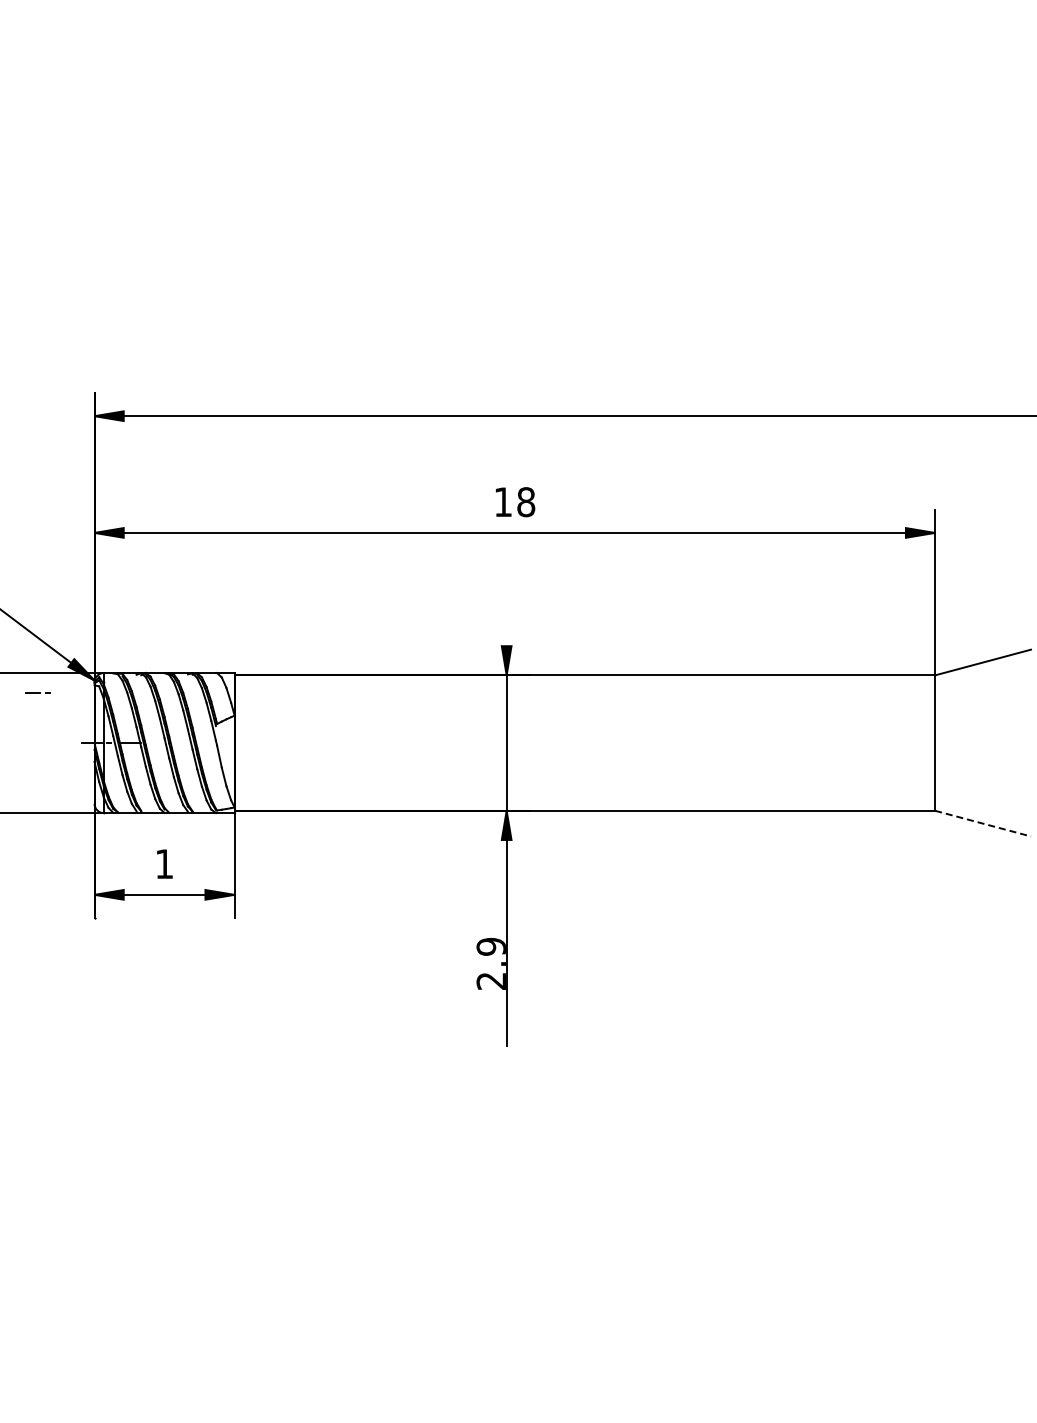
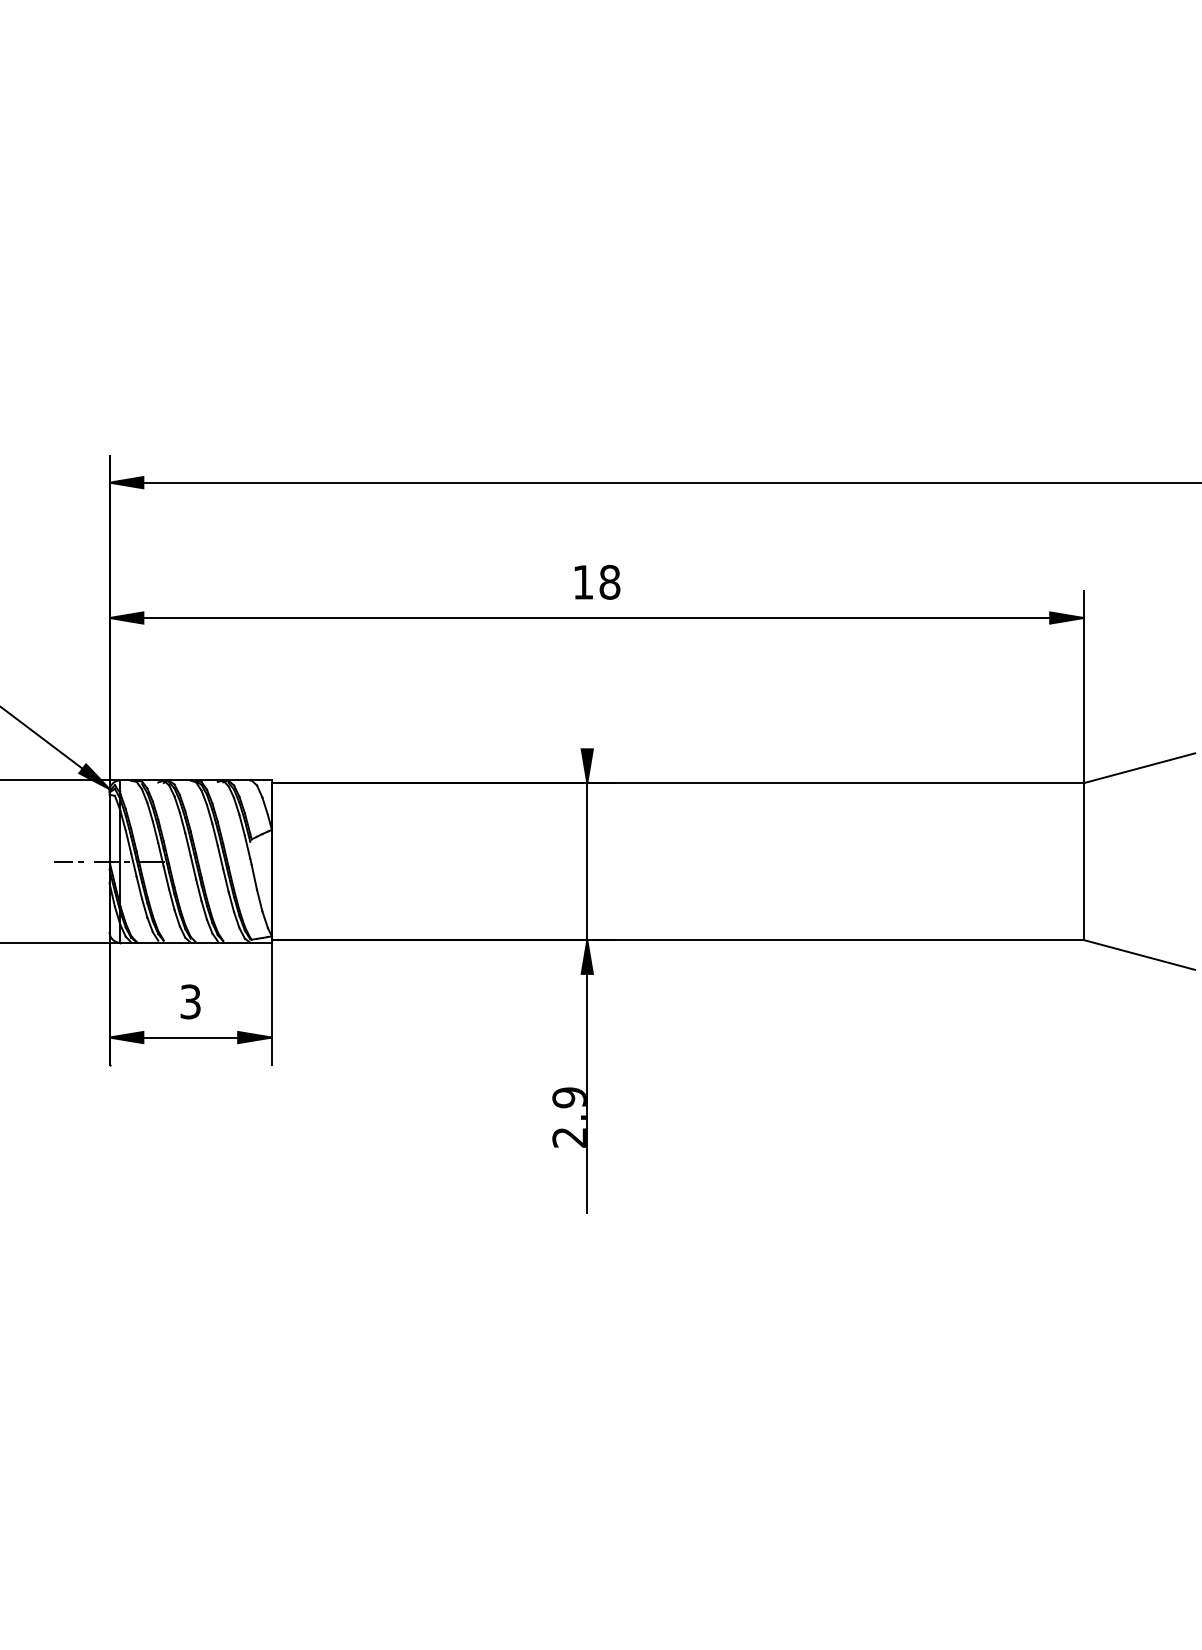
line: (37, 692) -> (68, 860), moved
line: (983, 823) -> (1140, 954), dashed -> solid
text: (164, 864) -> (190, 1002), 1 -> 3

